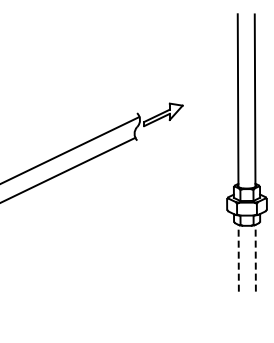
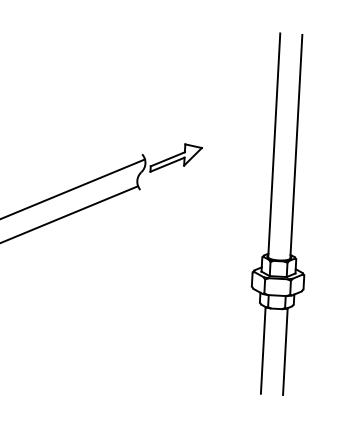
line: (238, 257) -> (263, 349), dashed -> solid
line: (255, 257) -> (285, 350), dashed -> solid

